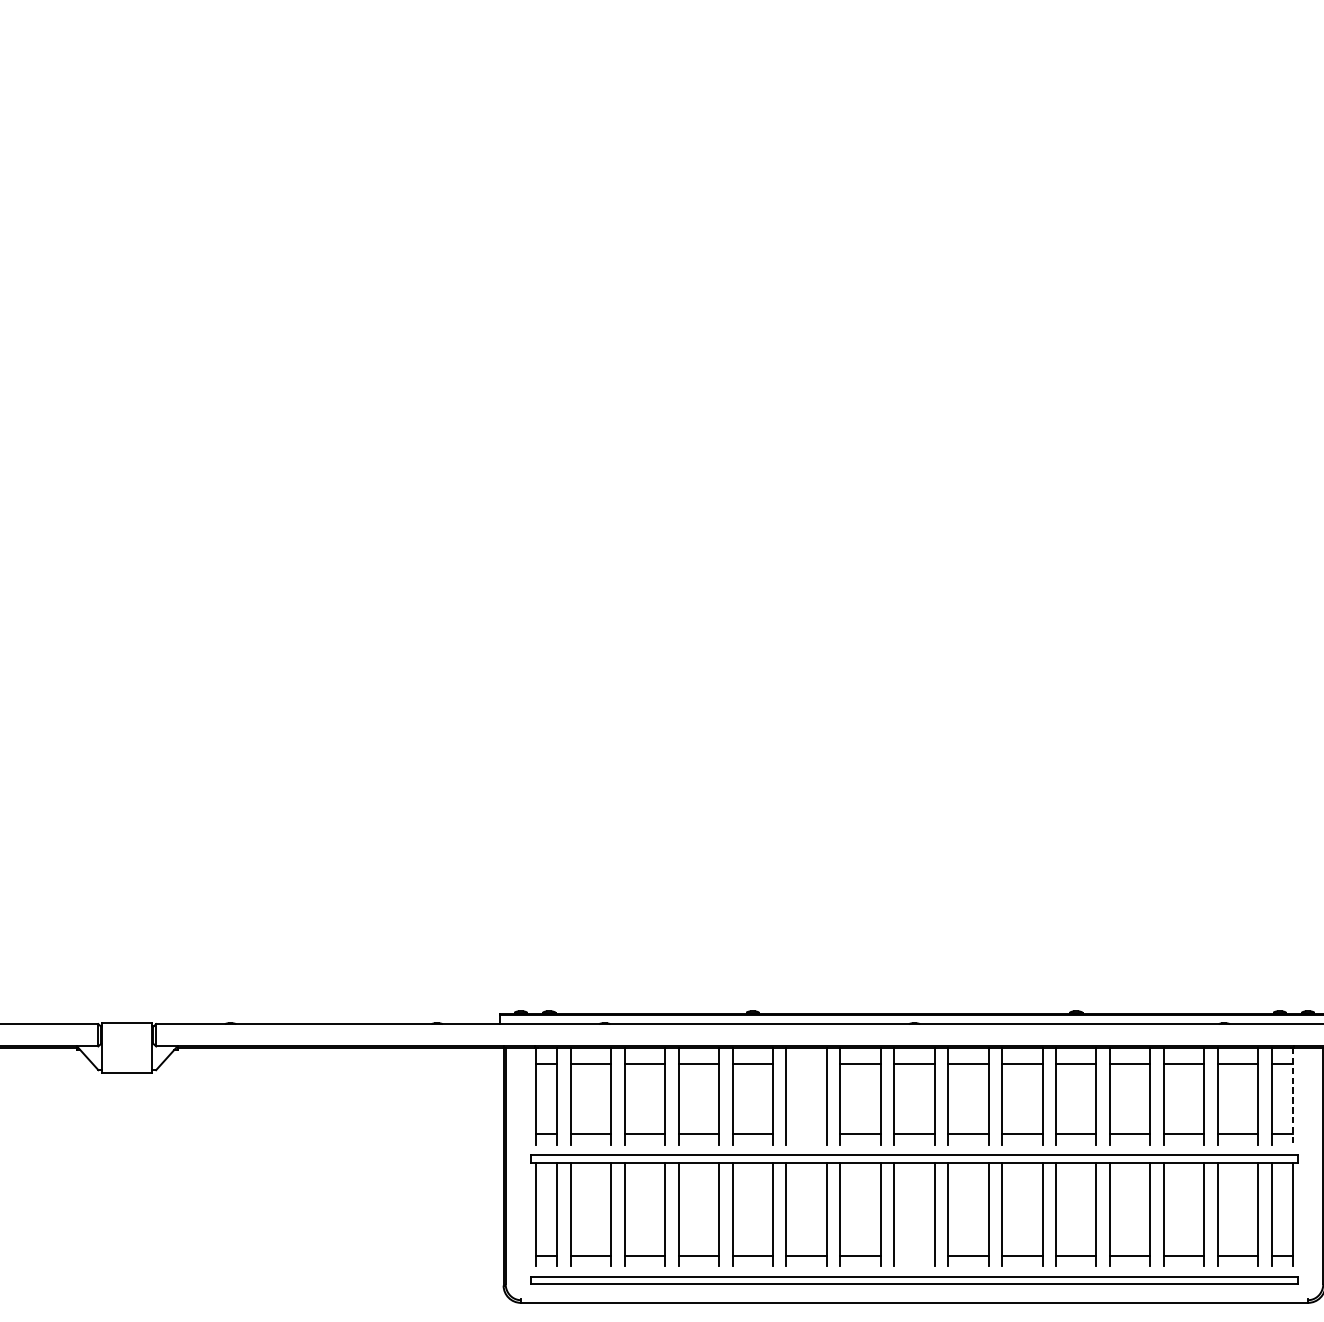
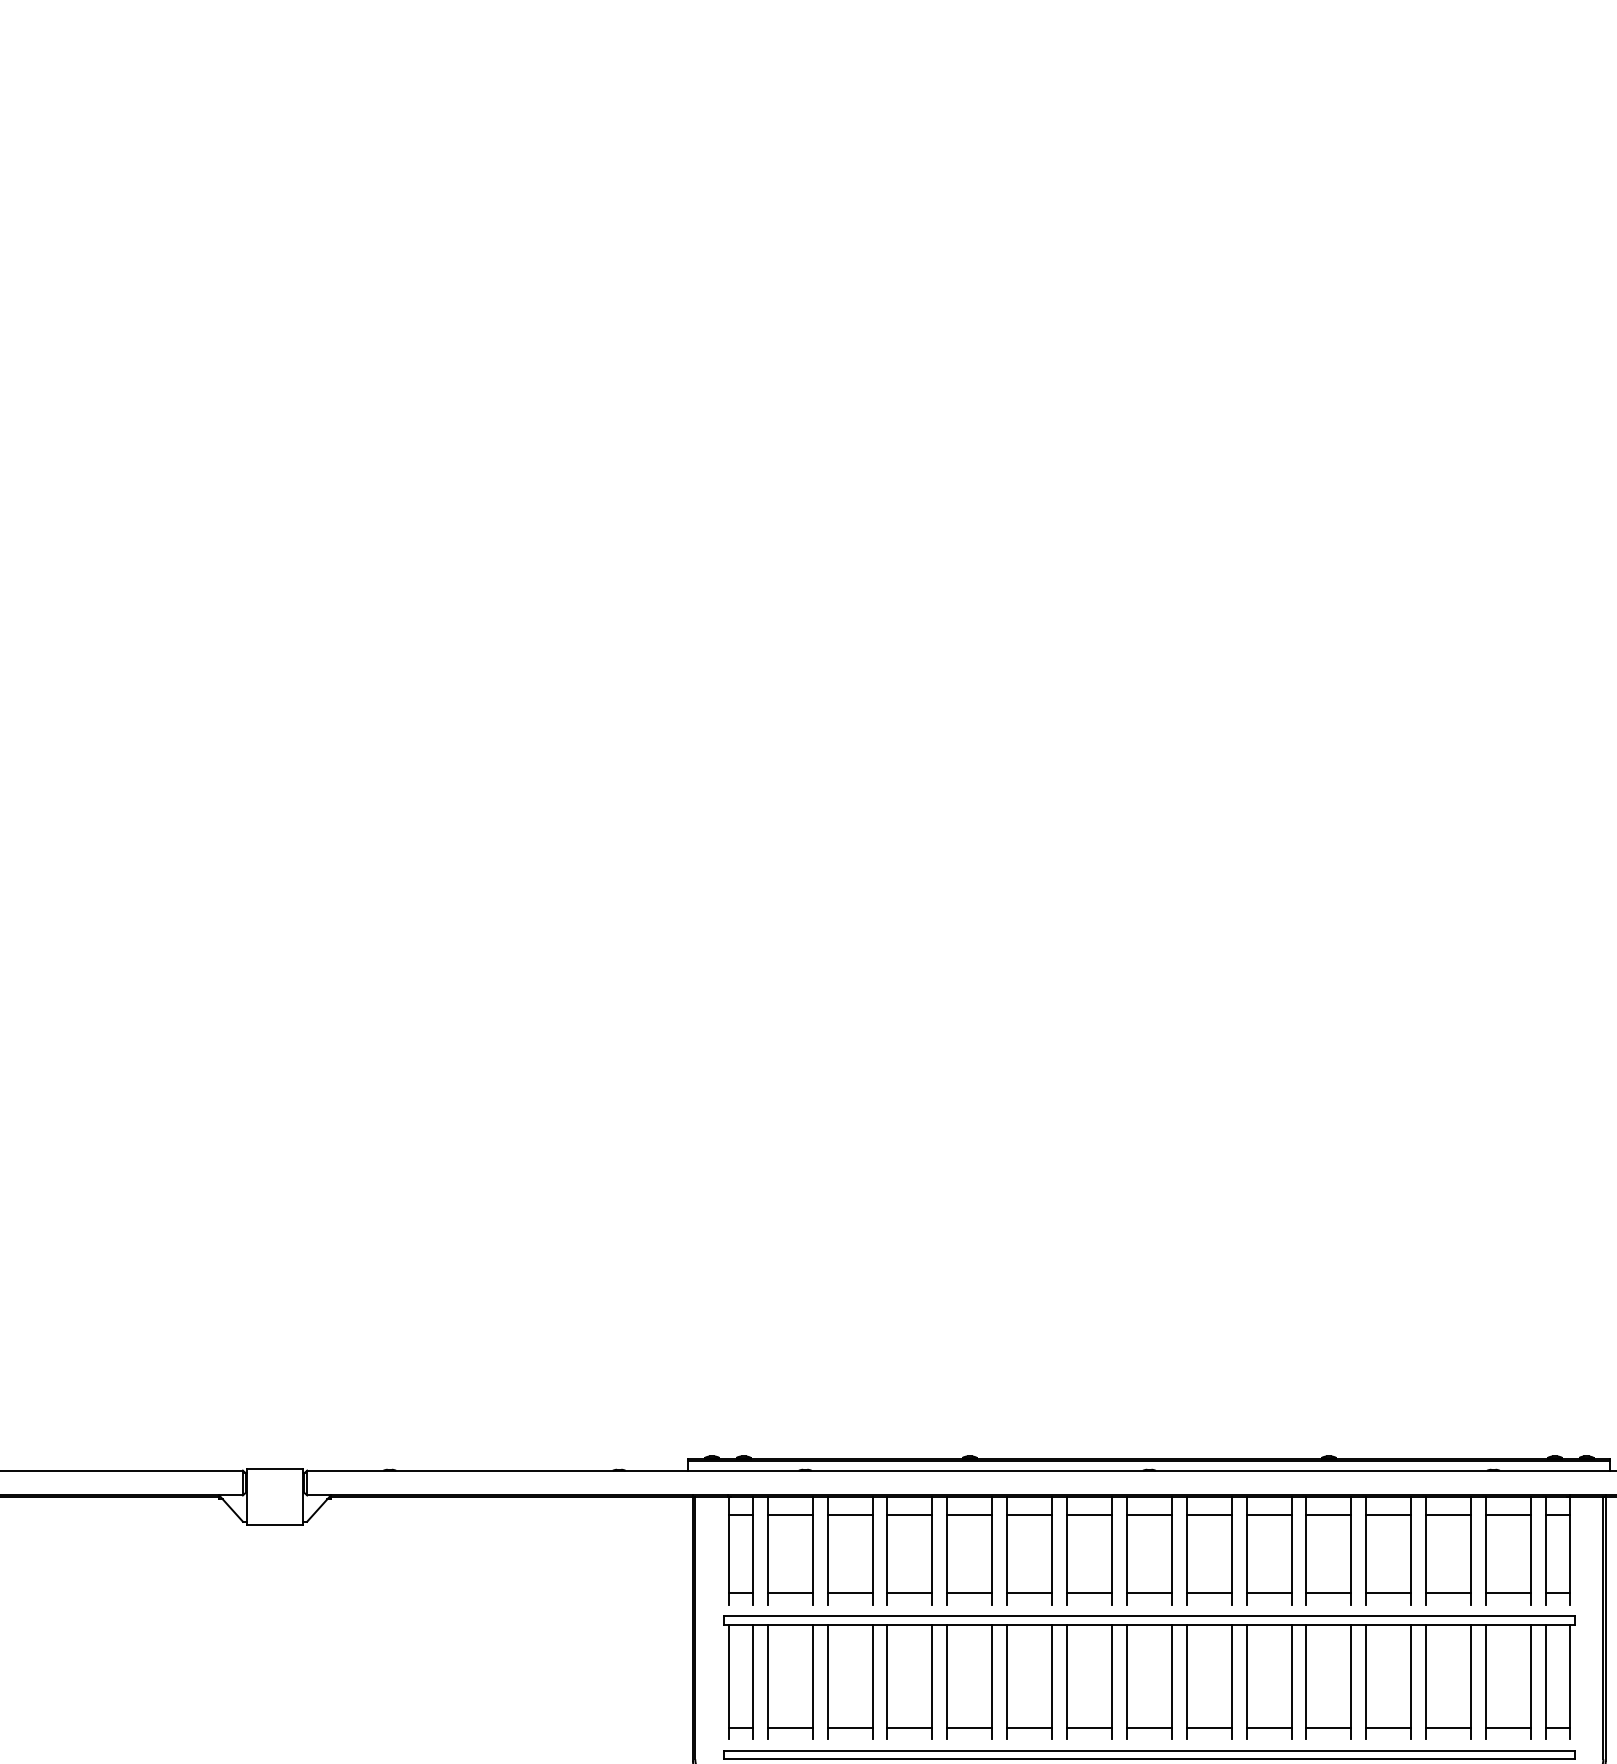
line: (806, 1063) -> (1029, 1514), added
line: (1292, 1096) -> (1569, 1550), dashed -> solid
line: (806, 1134) -> (1029, 1593), added
line: (913, 1256) -> (1148, 1728), added

